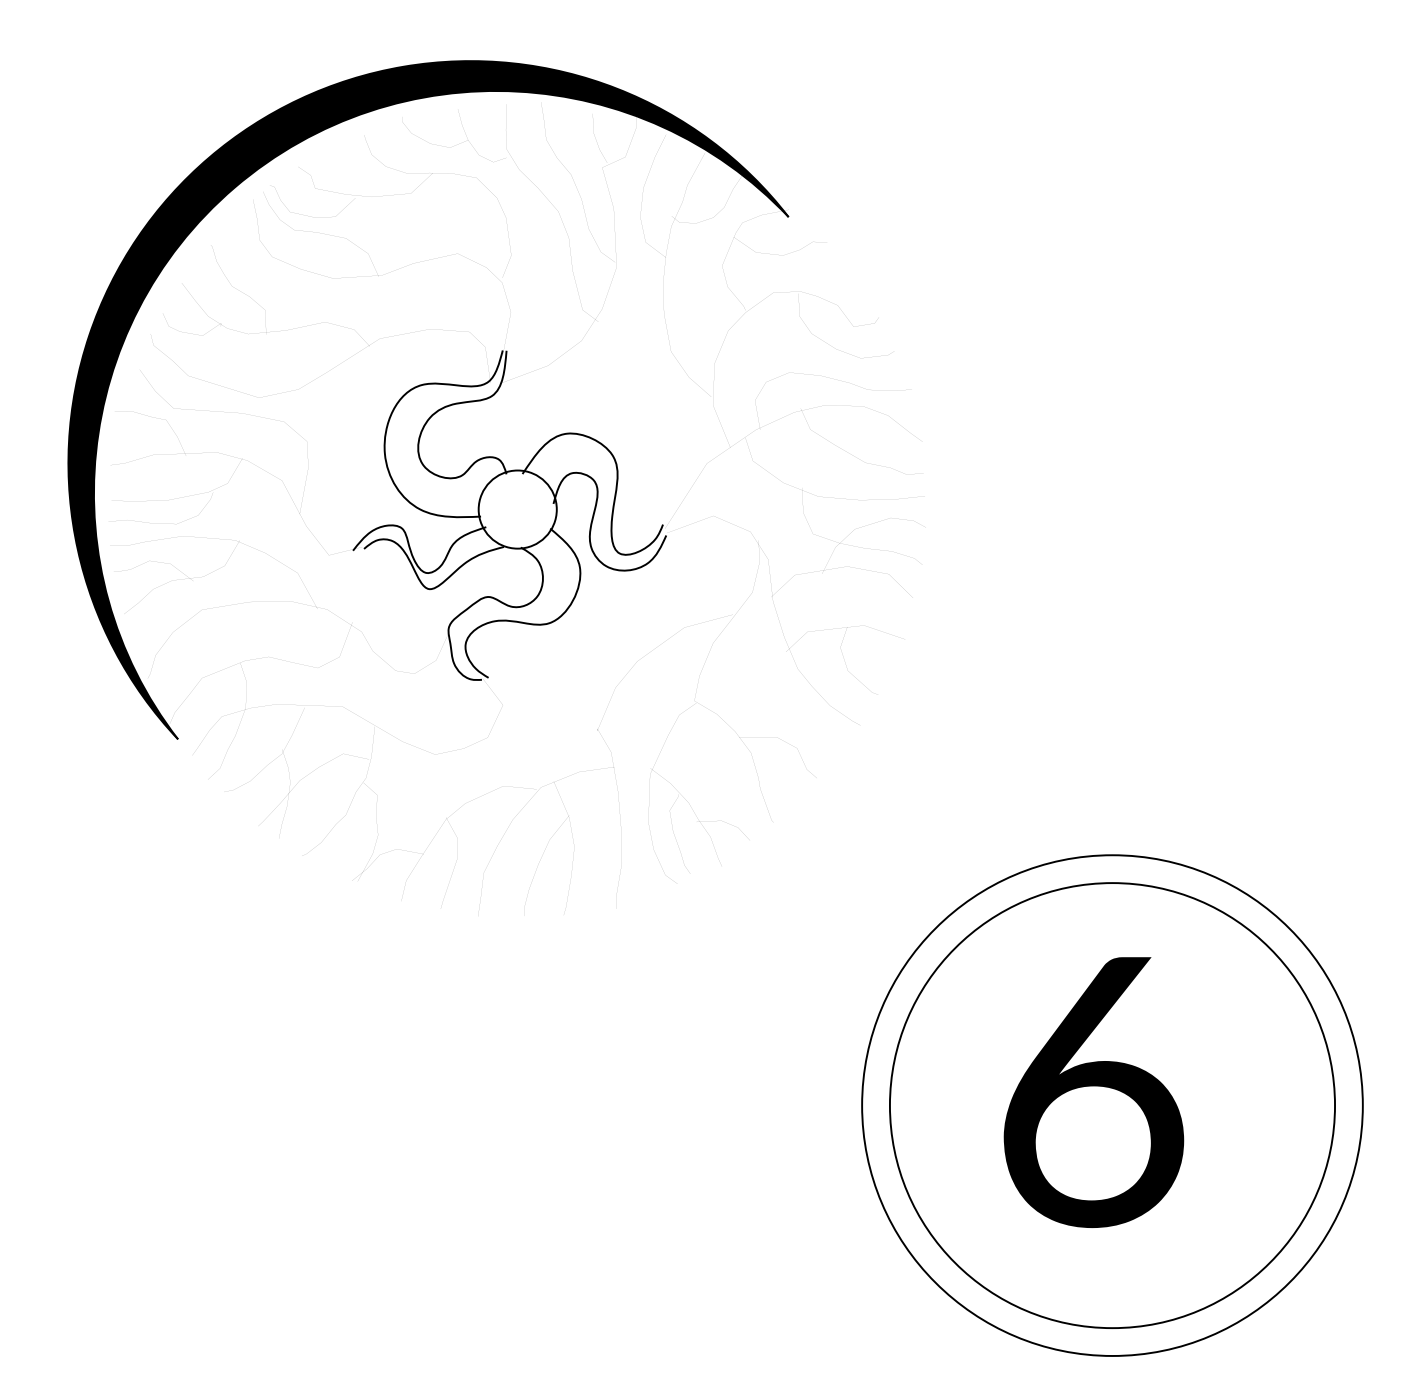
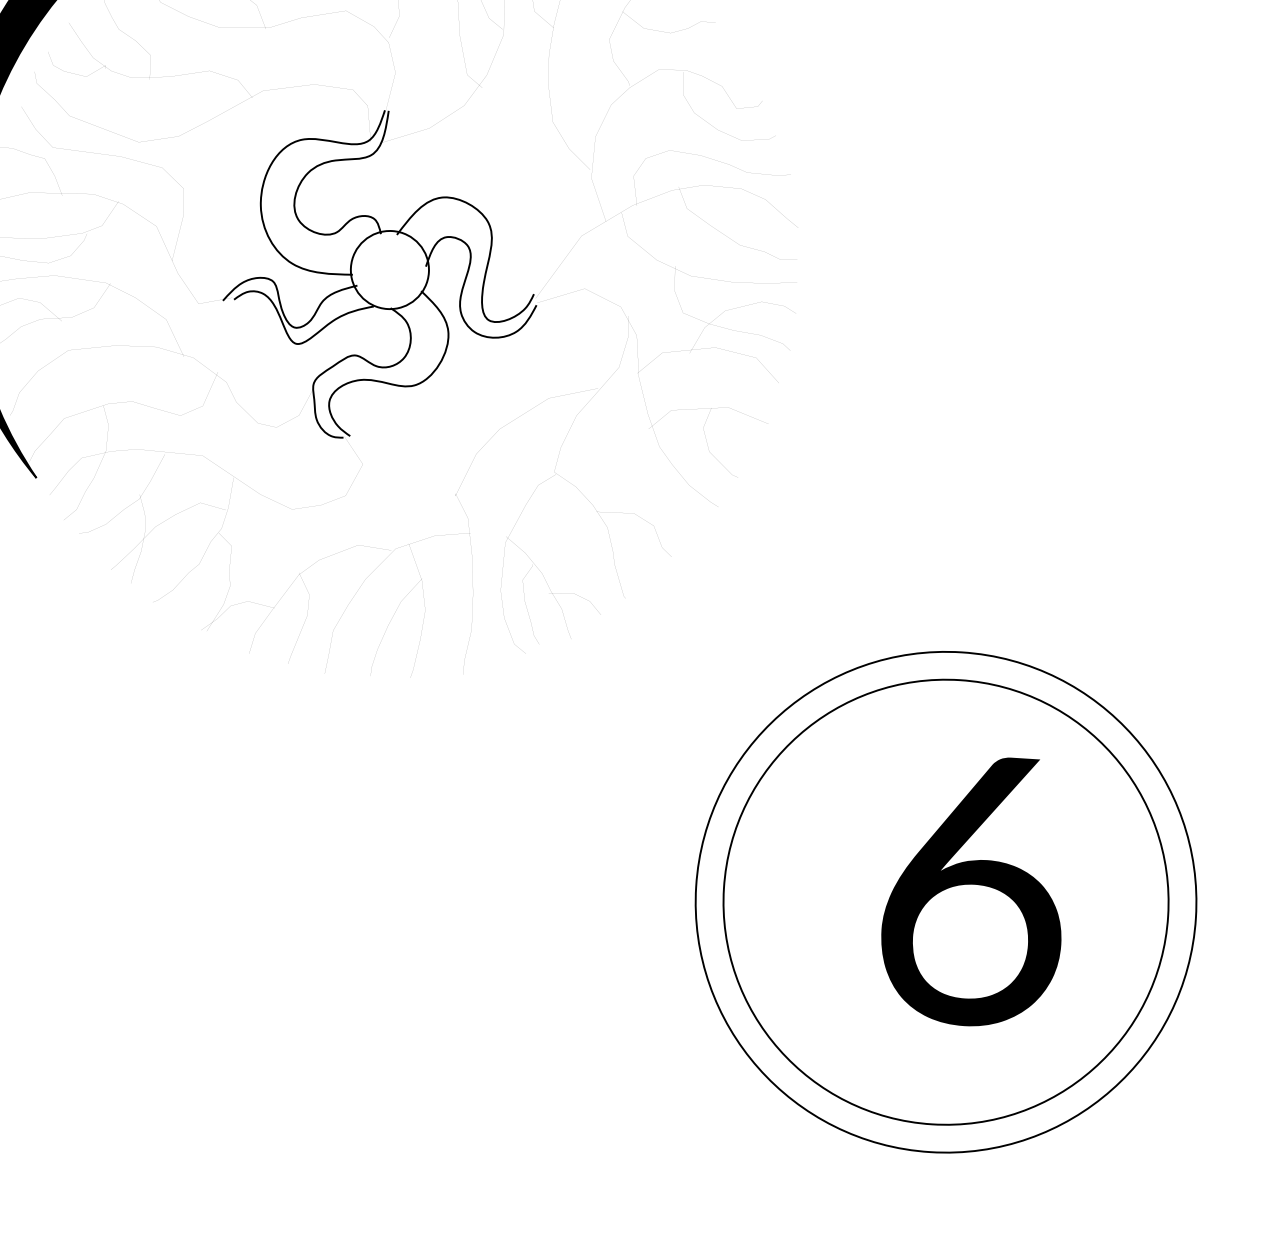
text: (1093, 1092) -> (973, 890), moved

